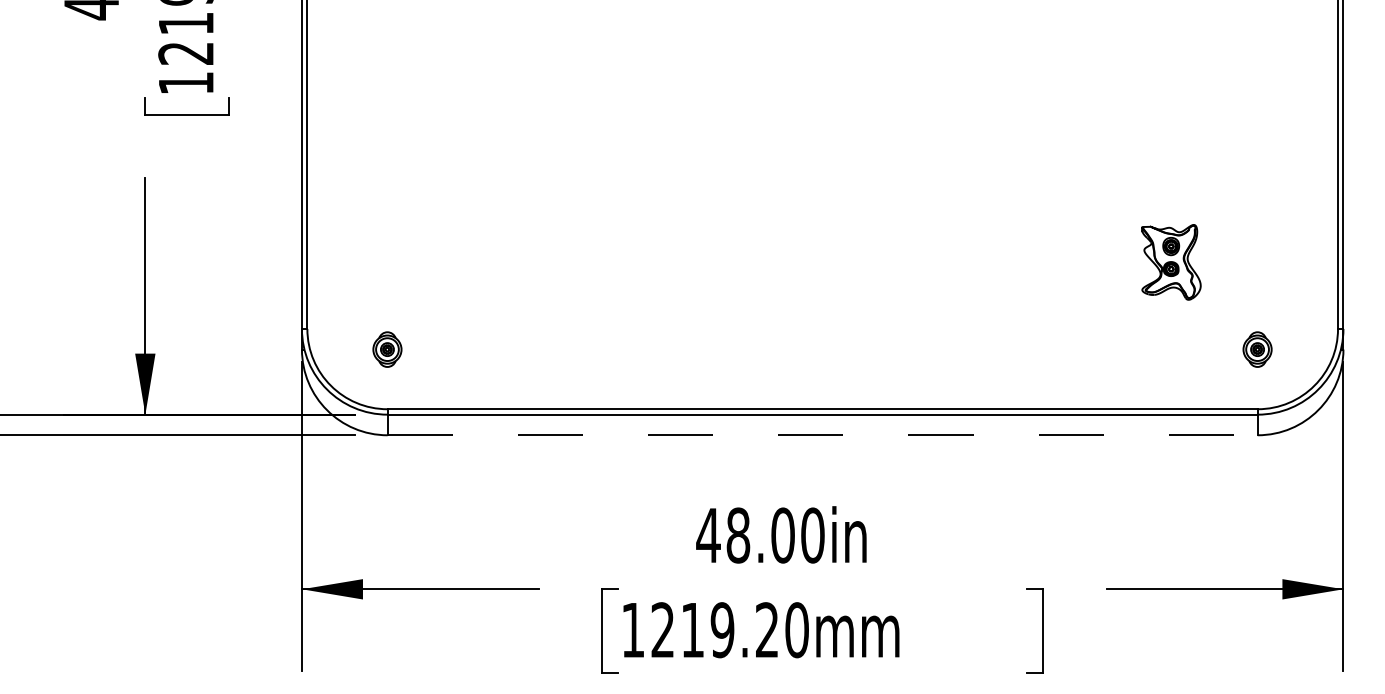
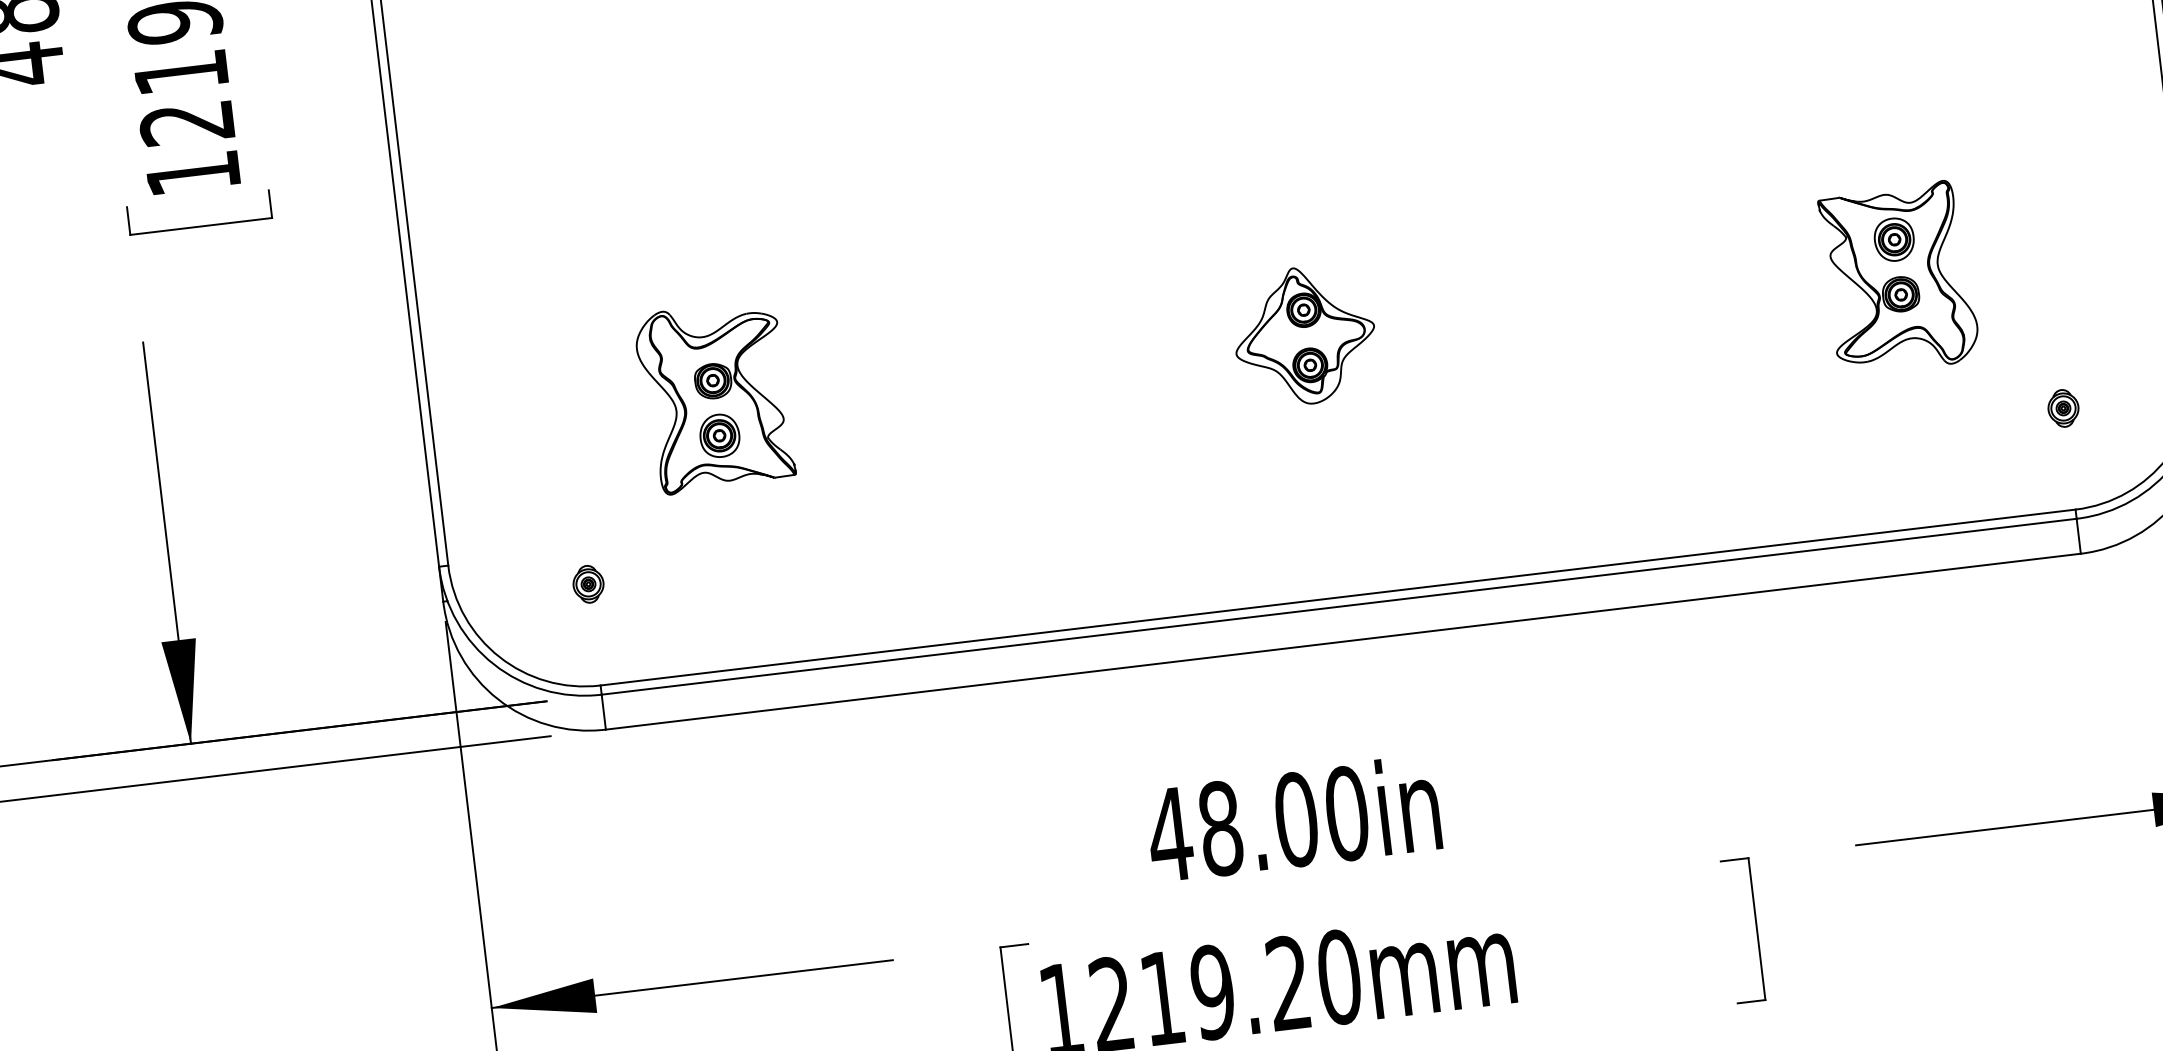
part: (473, 249) -> (713, 397), added
part: (821, 254) -> (1304, 335), added
part: (1171, 262) -> (1899, 278), size x1.43
part: (387, 349) -> (588, 584), size x0.62
part: (1257, 349) -> (2063, 408), size x0.62
line: (823, 435) -> (1344, 641), dashed -> solid

